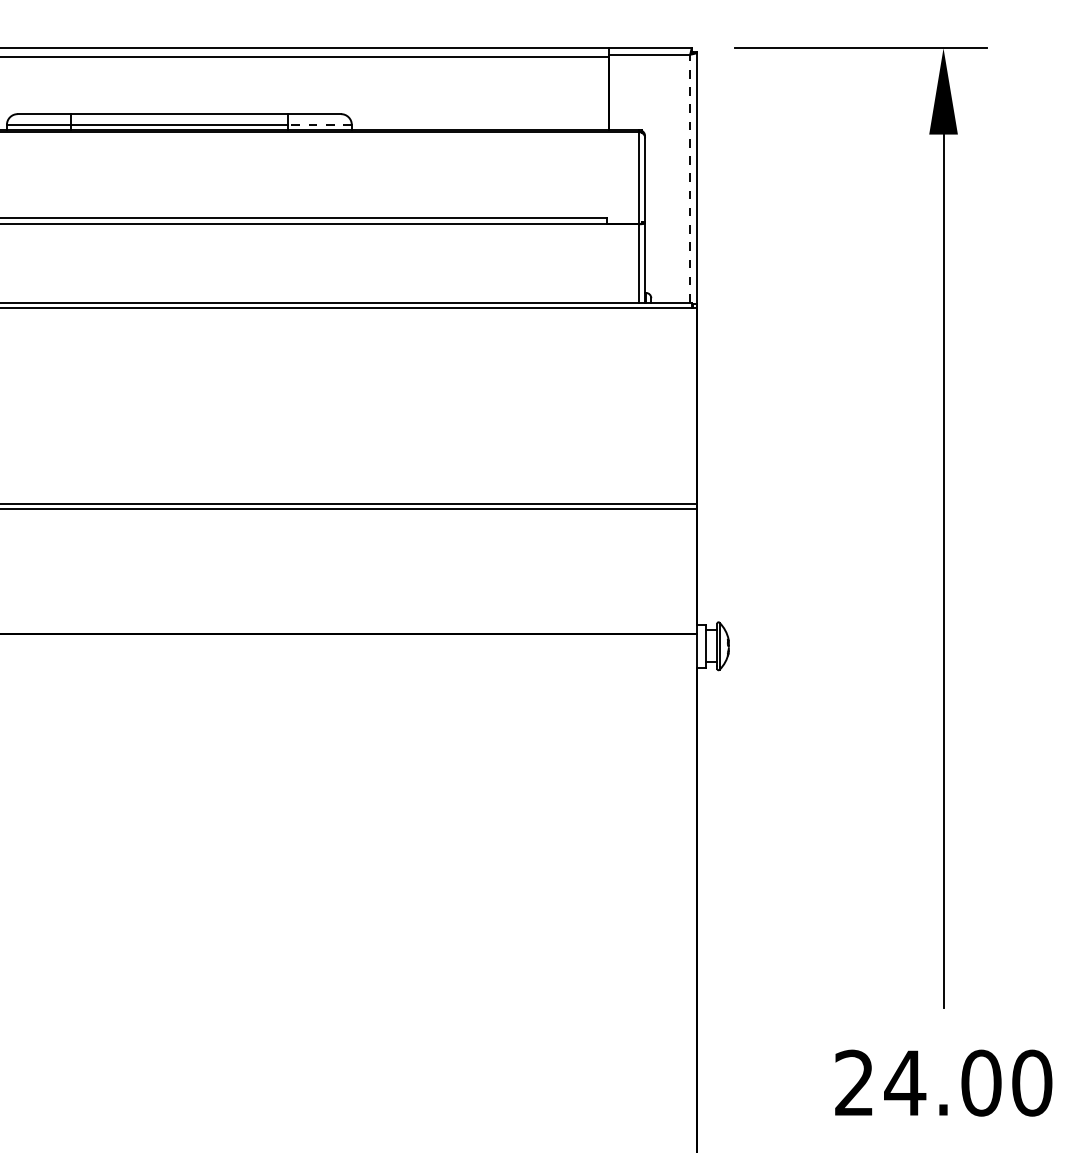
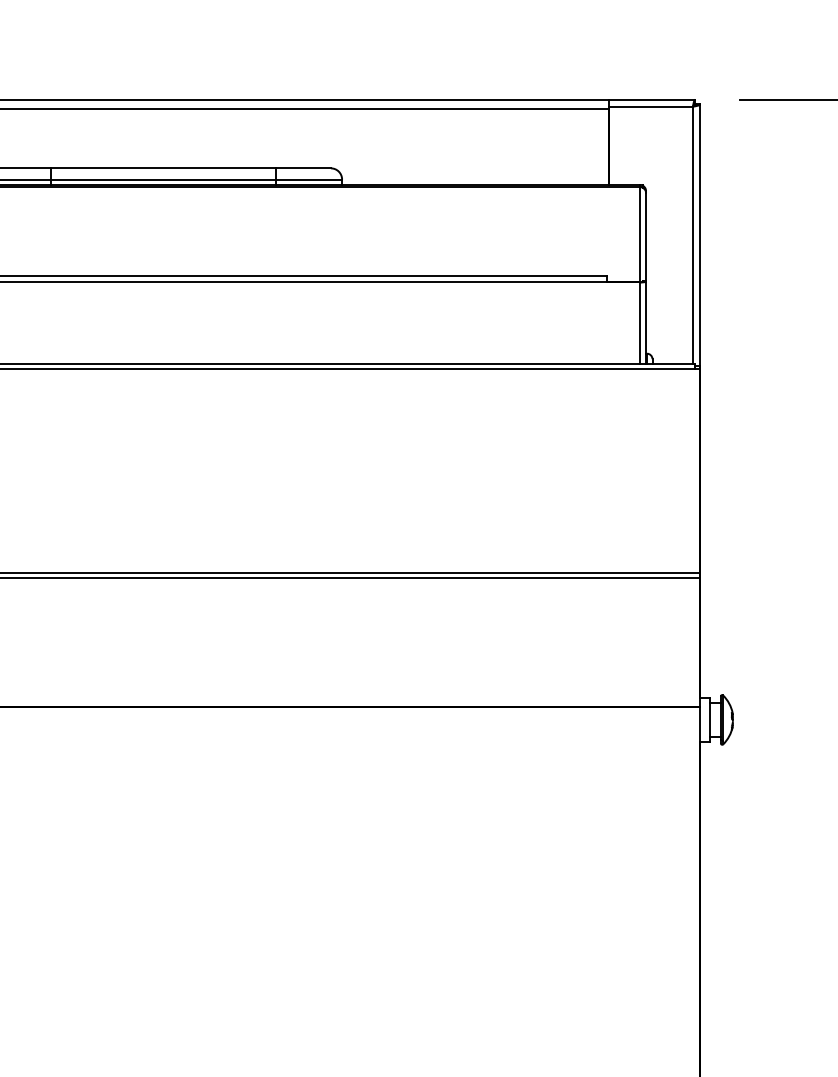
line: (319, 124) -> (308, 179), dashed -> solid
line: (690, 178) -> (693, 235), dashed -> solid

